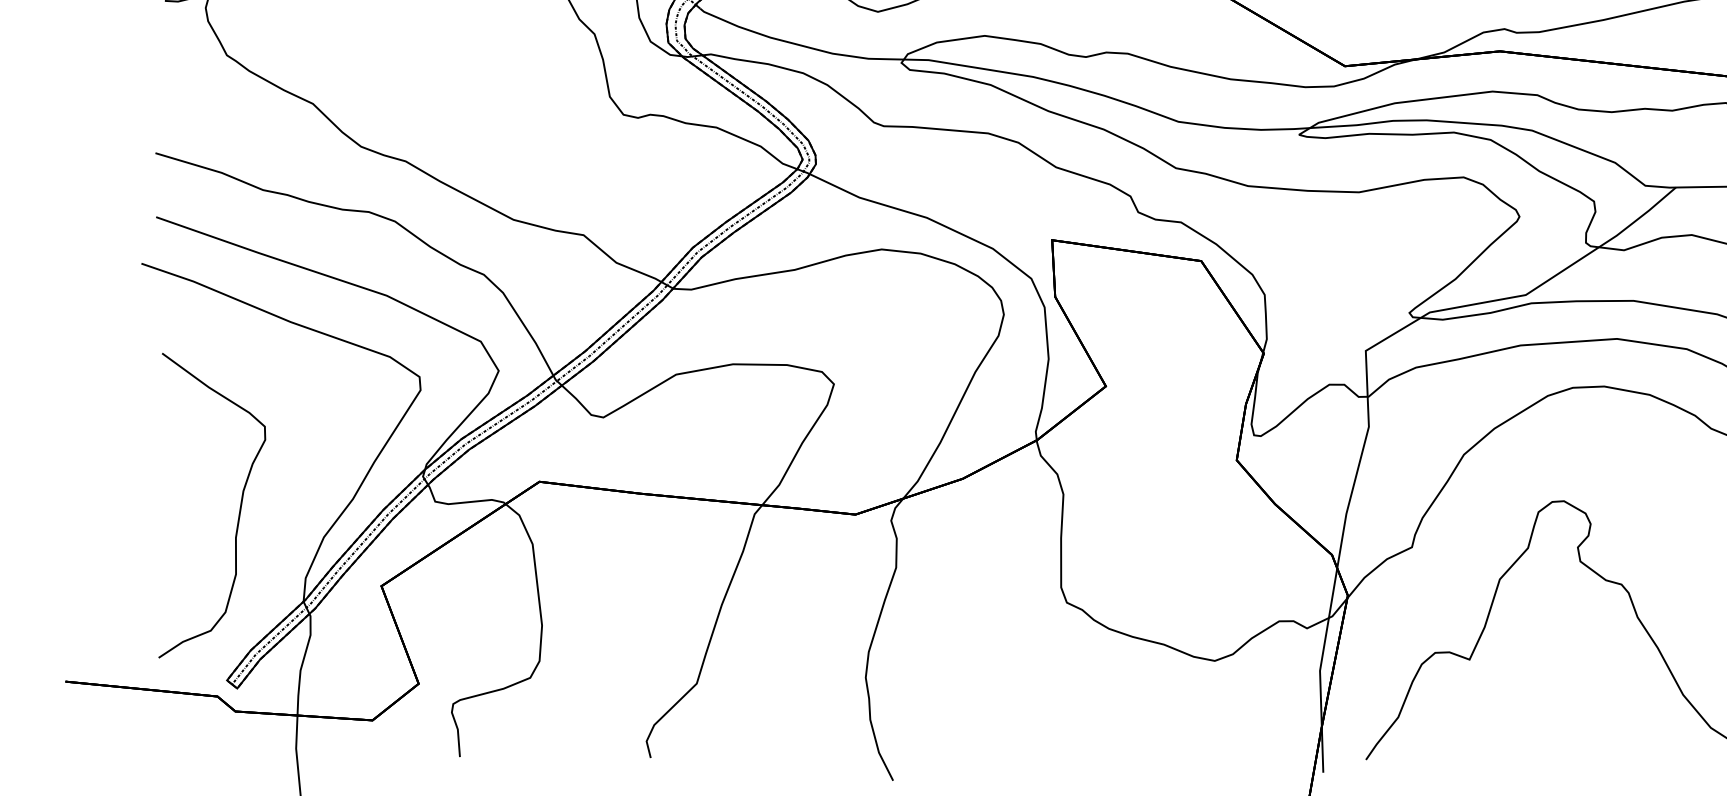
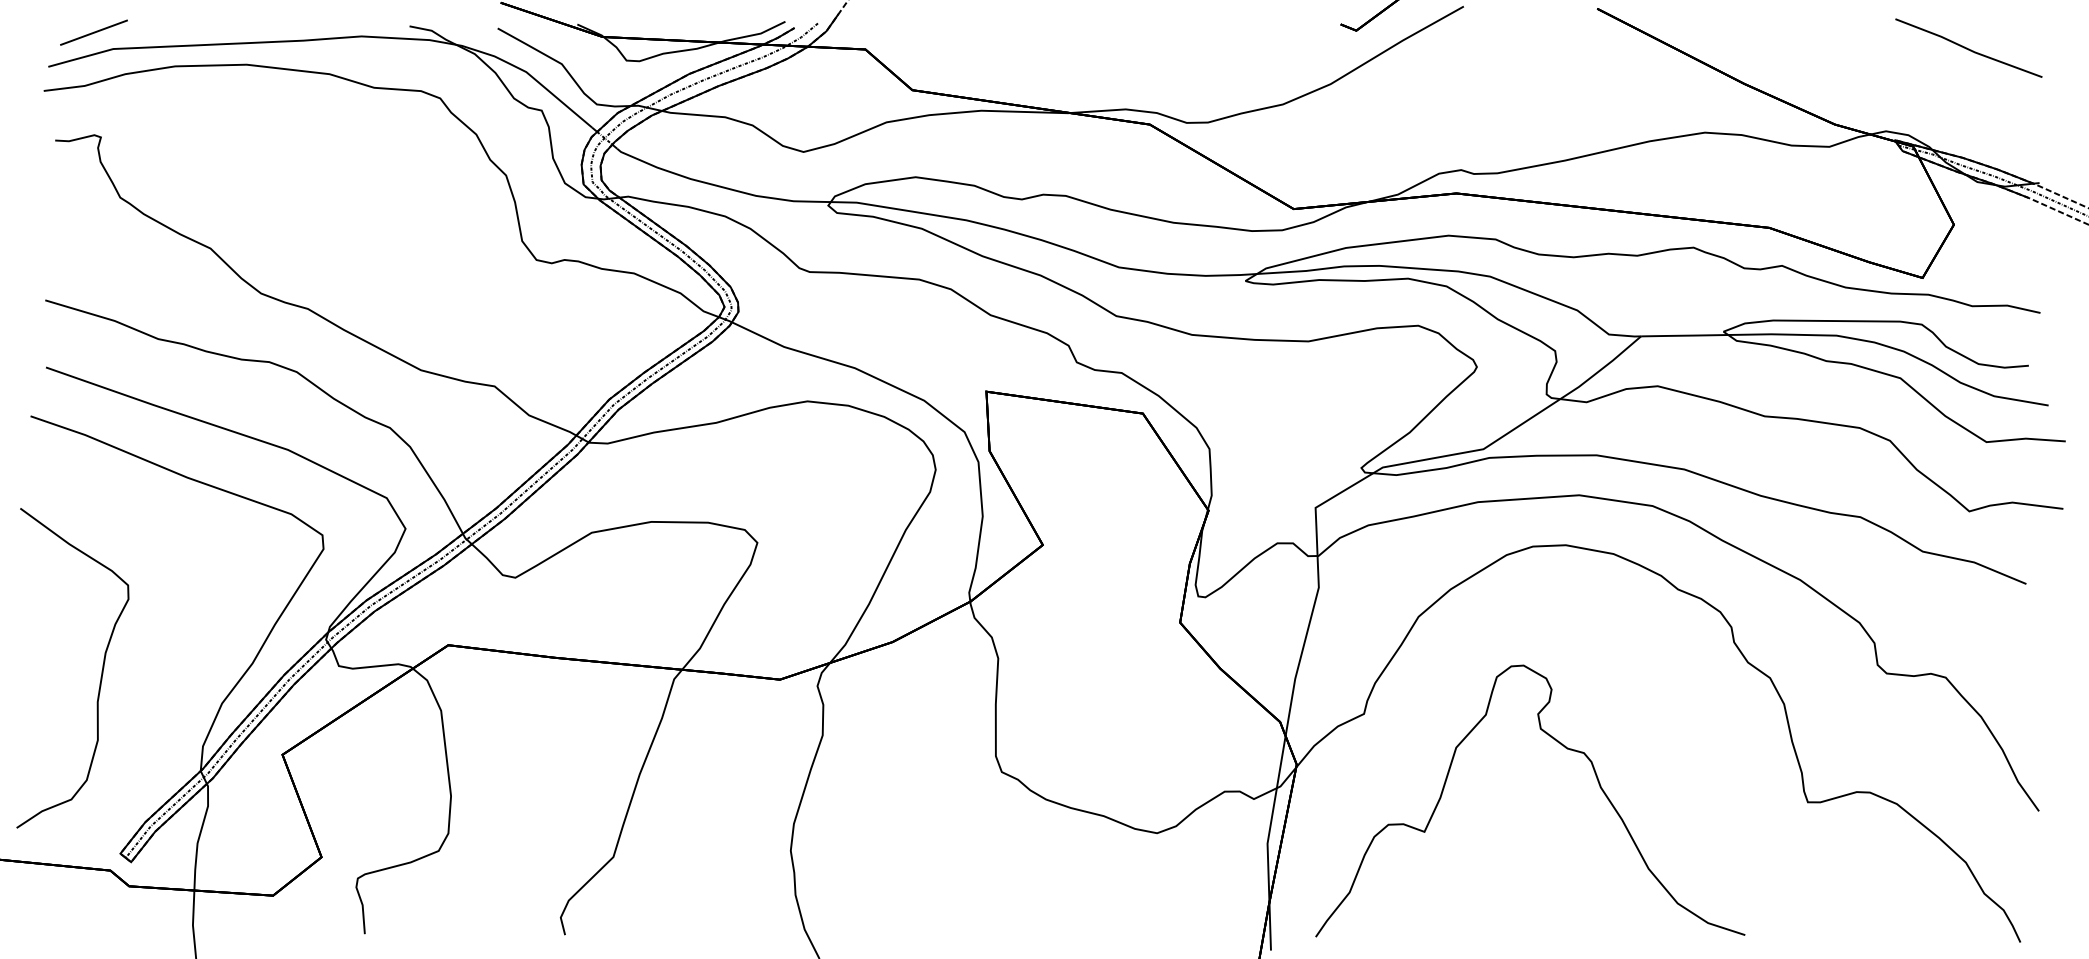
curve: (239, 507) -> (101, 670), moved

